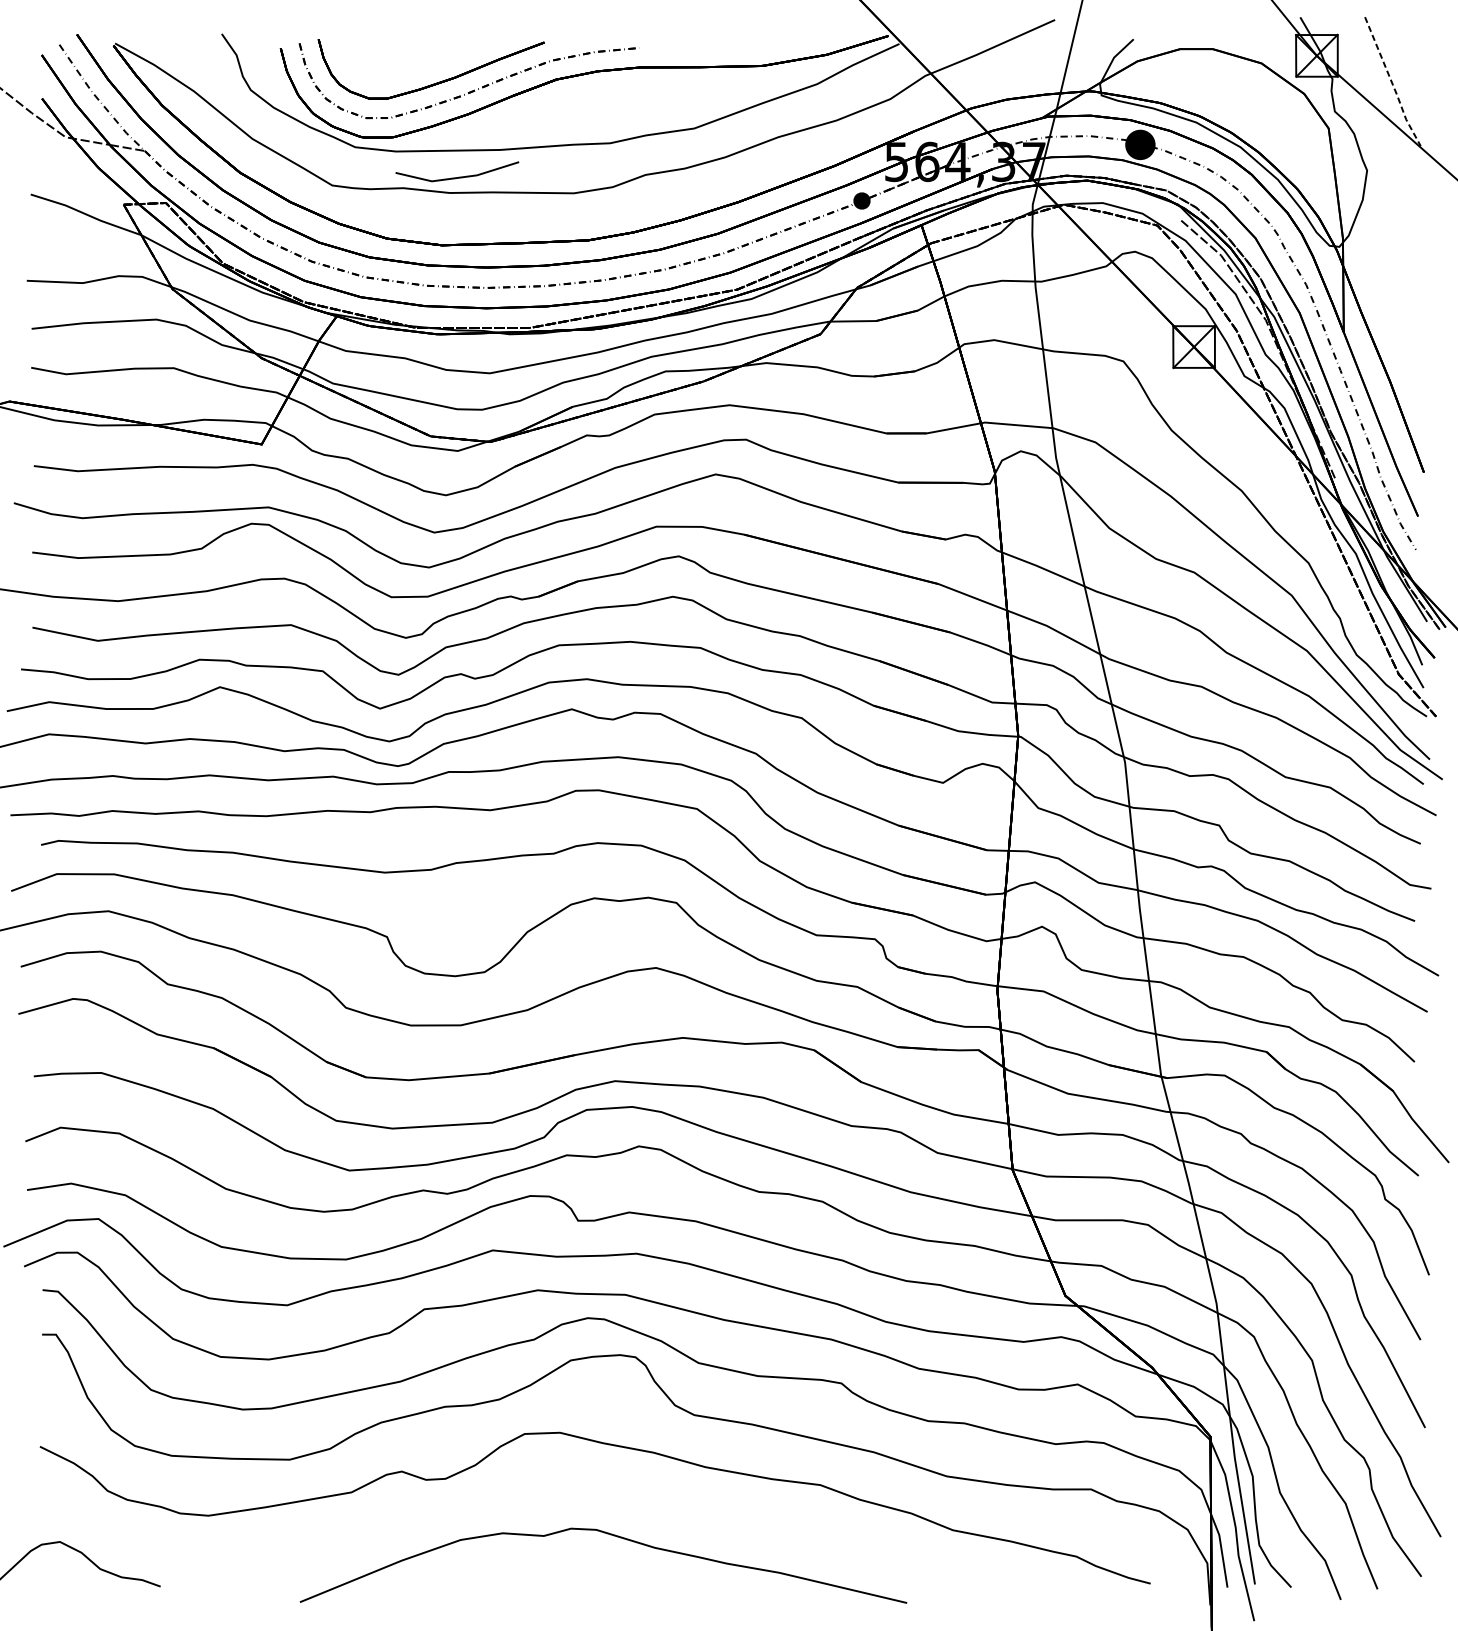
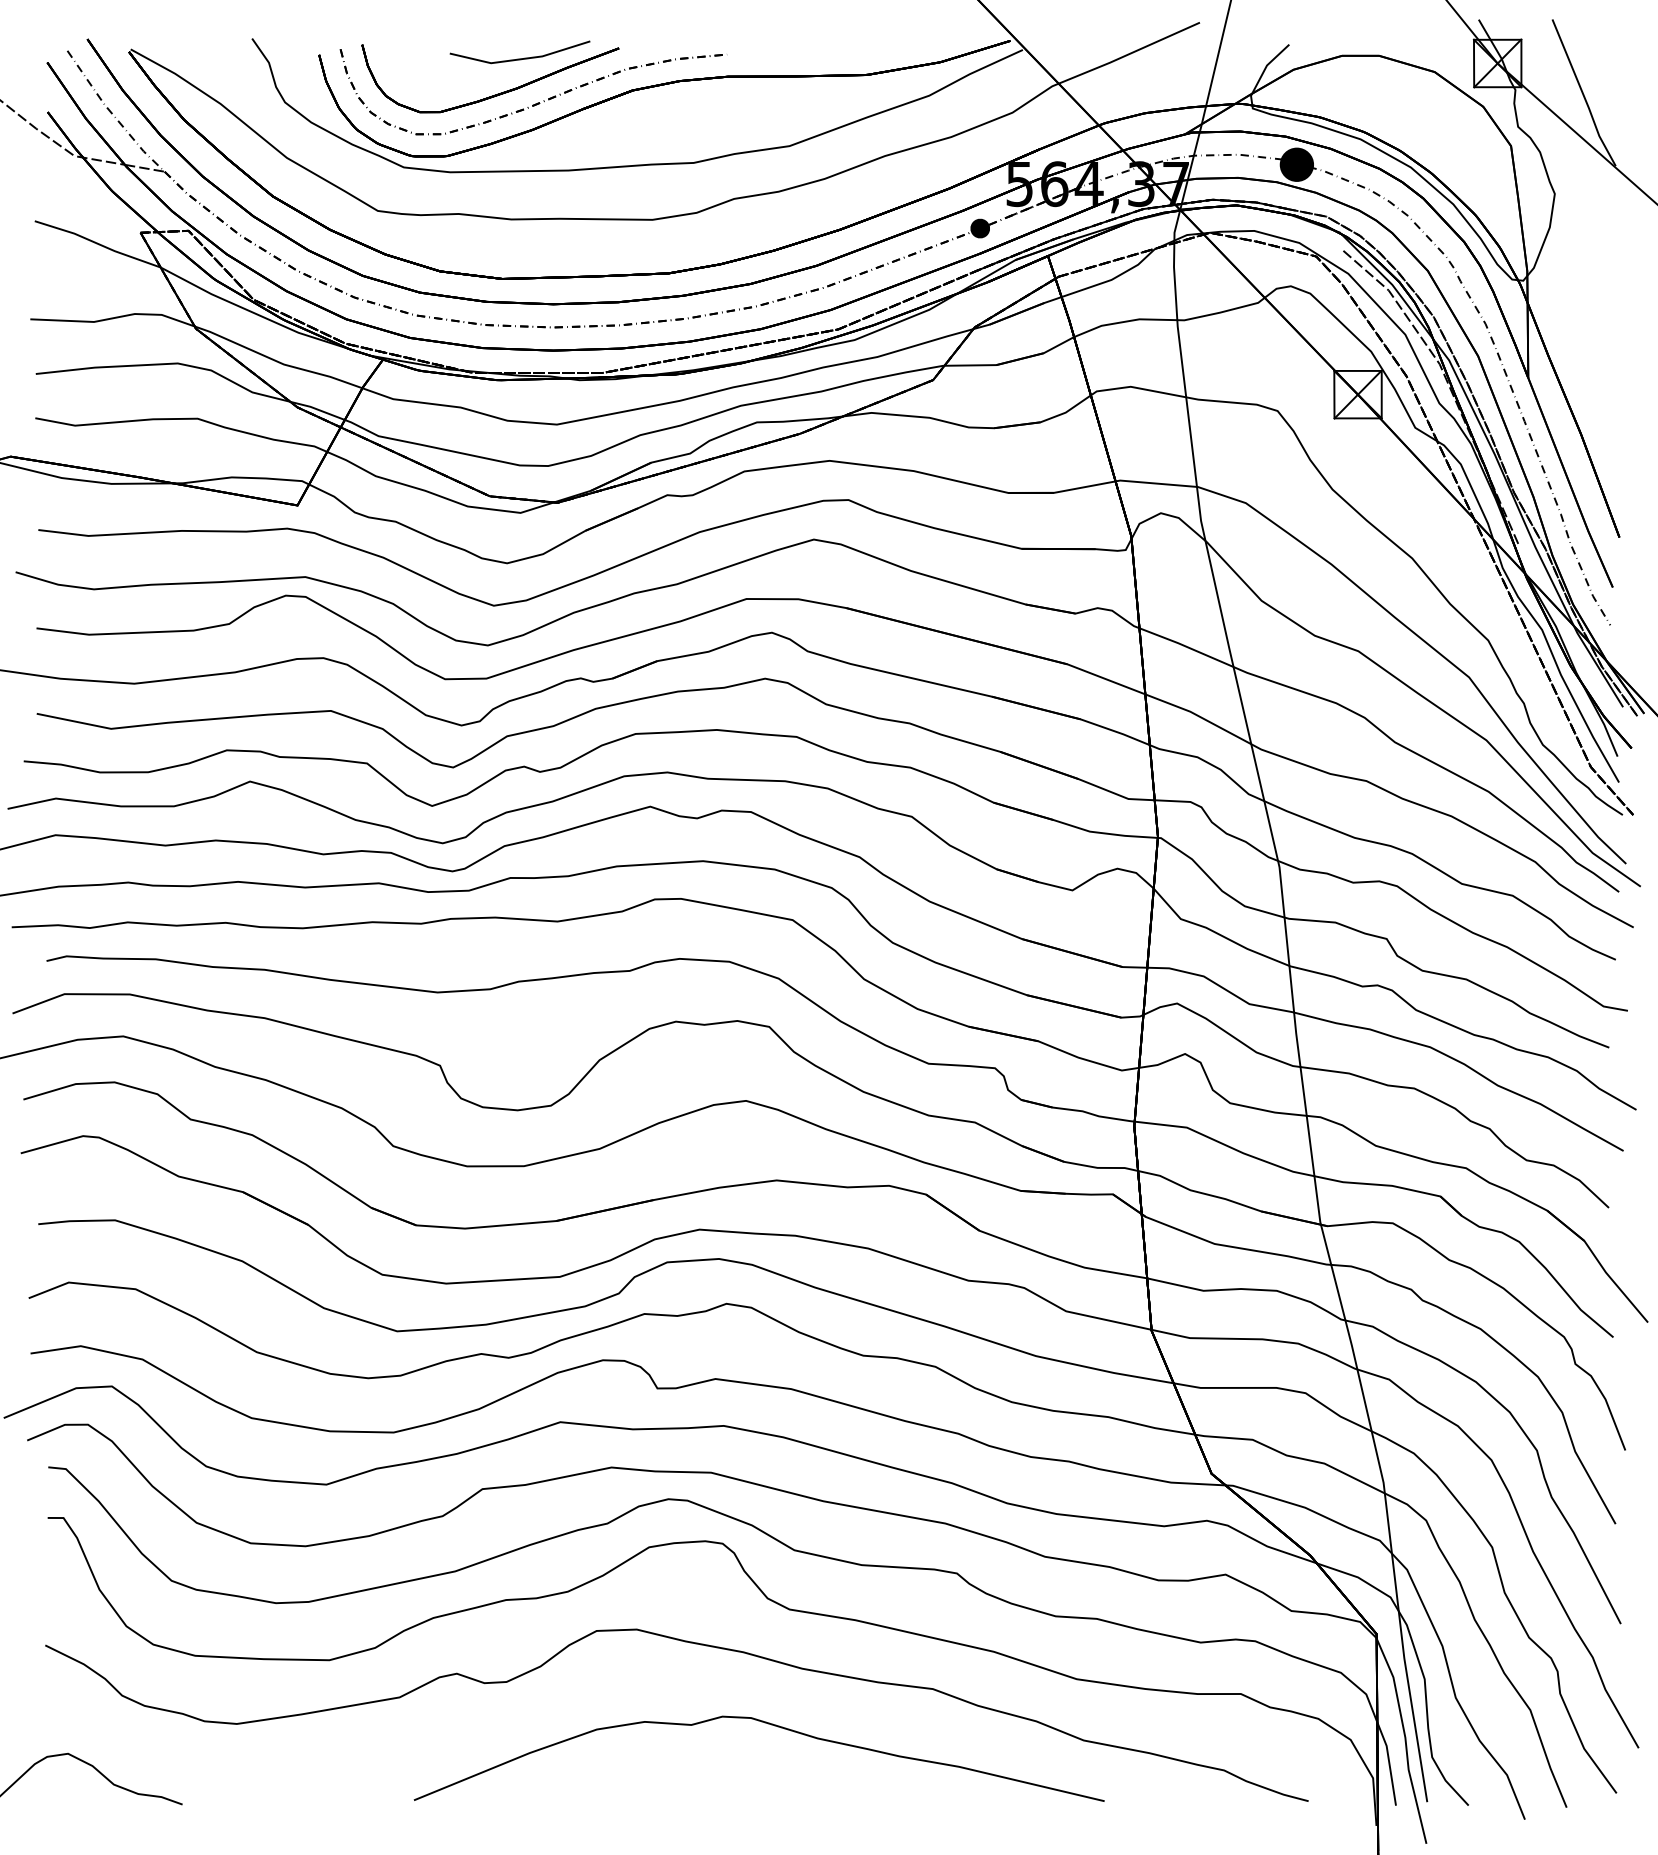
line: (1392, 83) -> (1583, 94), dashed -> solid
line: (456, 177) -> (519, 58), moved
curve: (611, 1535) -> (768, 1724), moved

